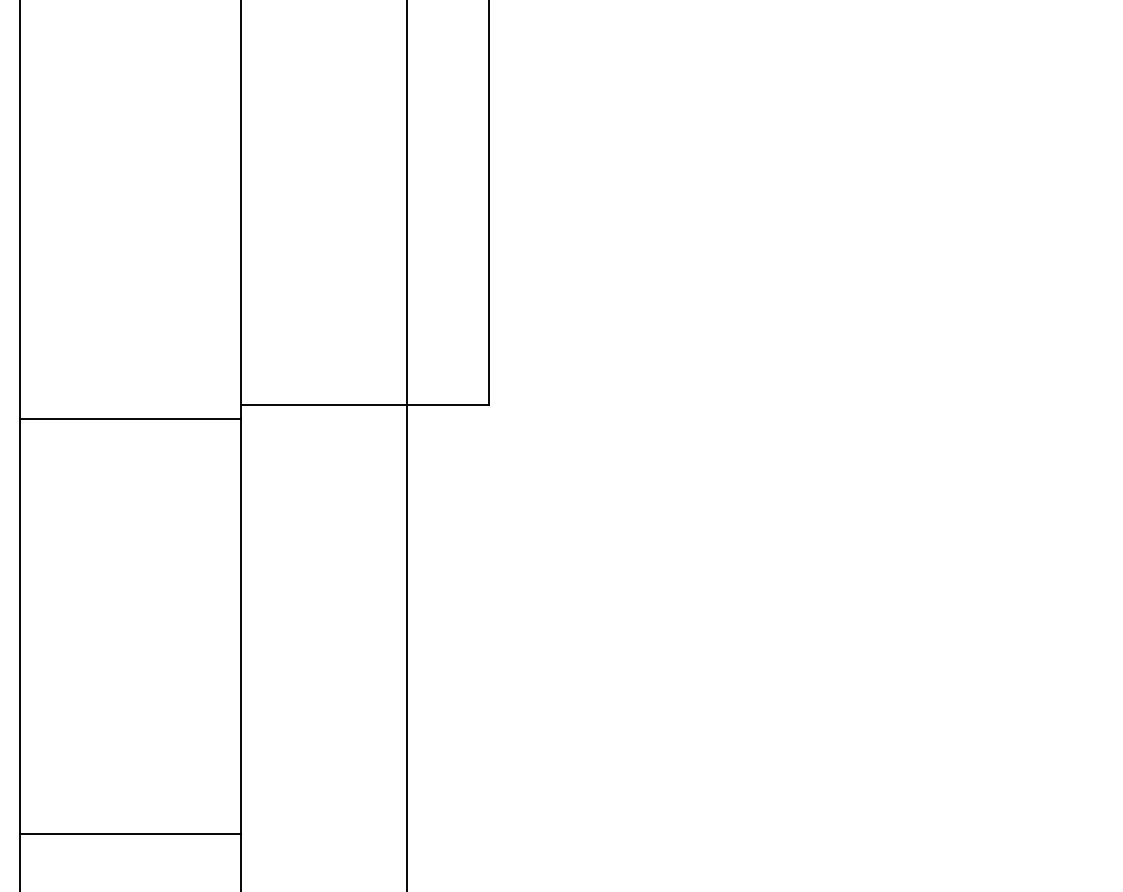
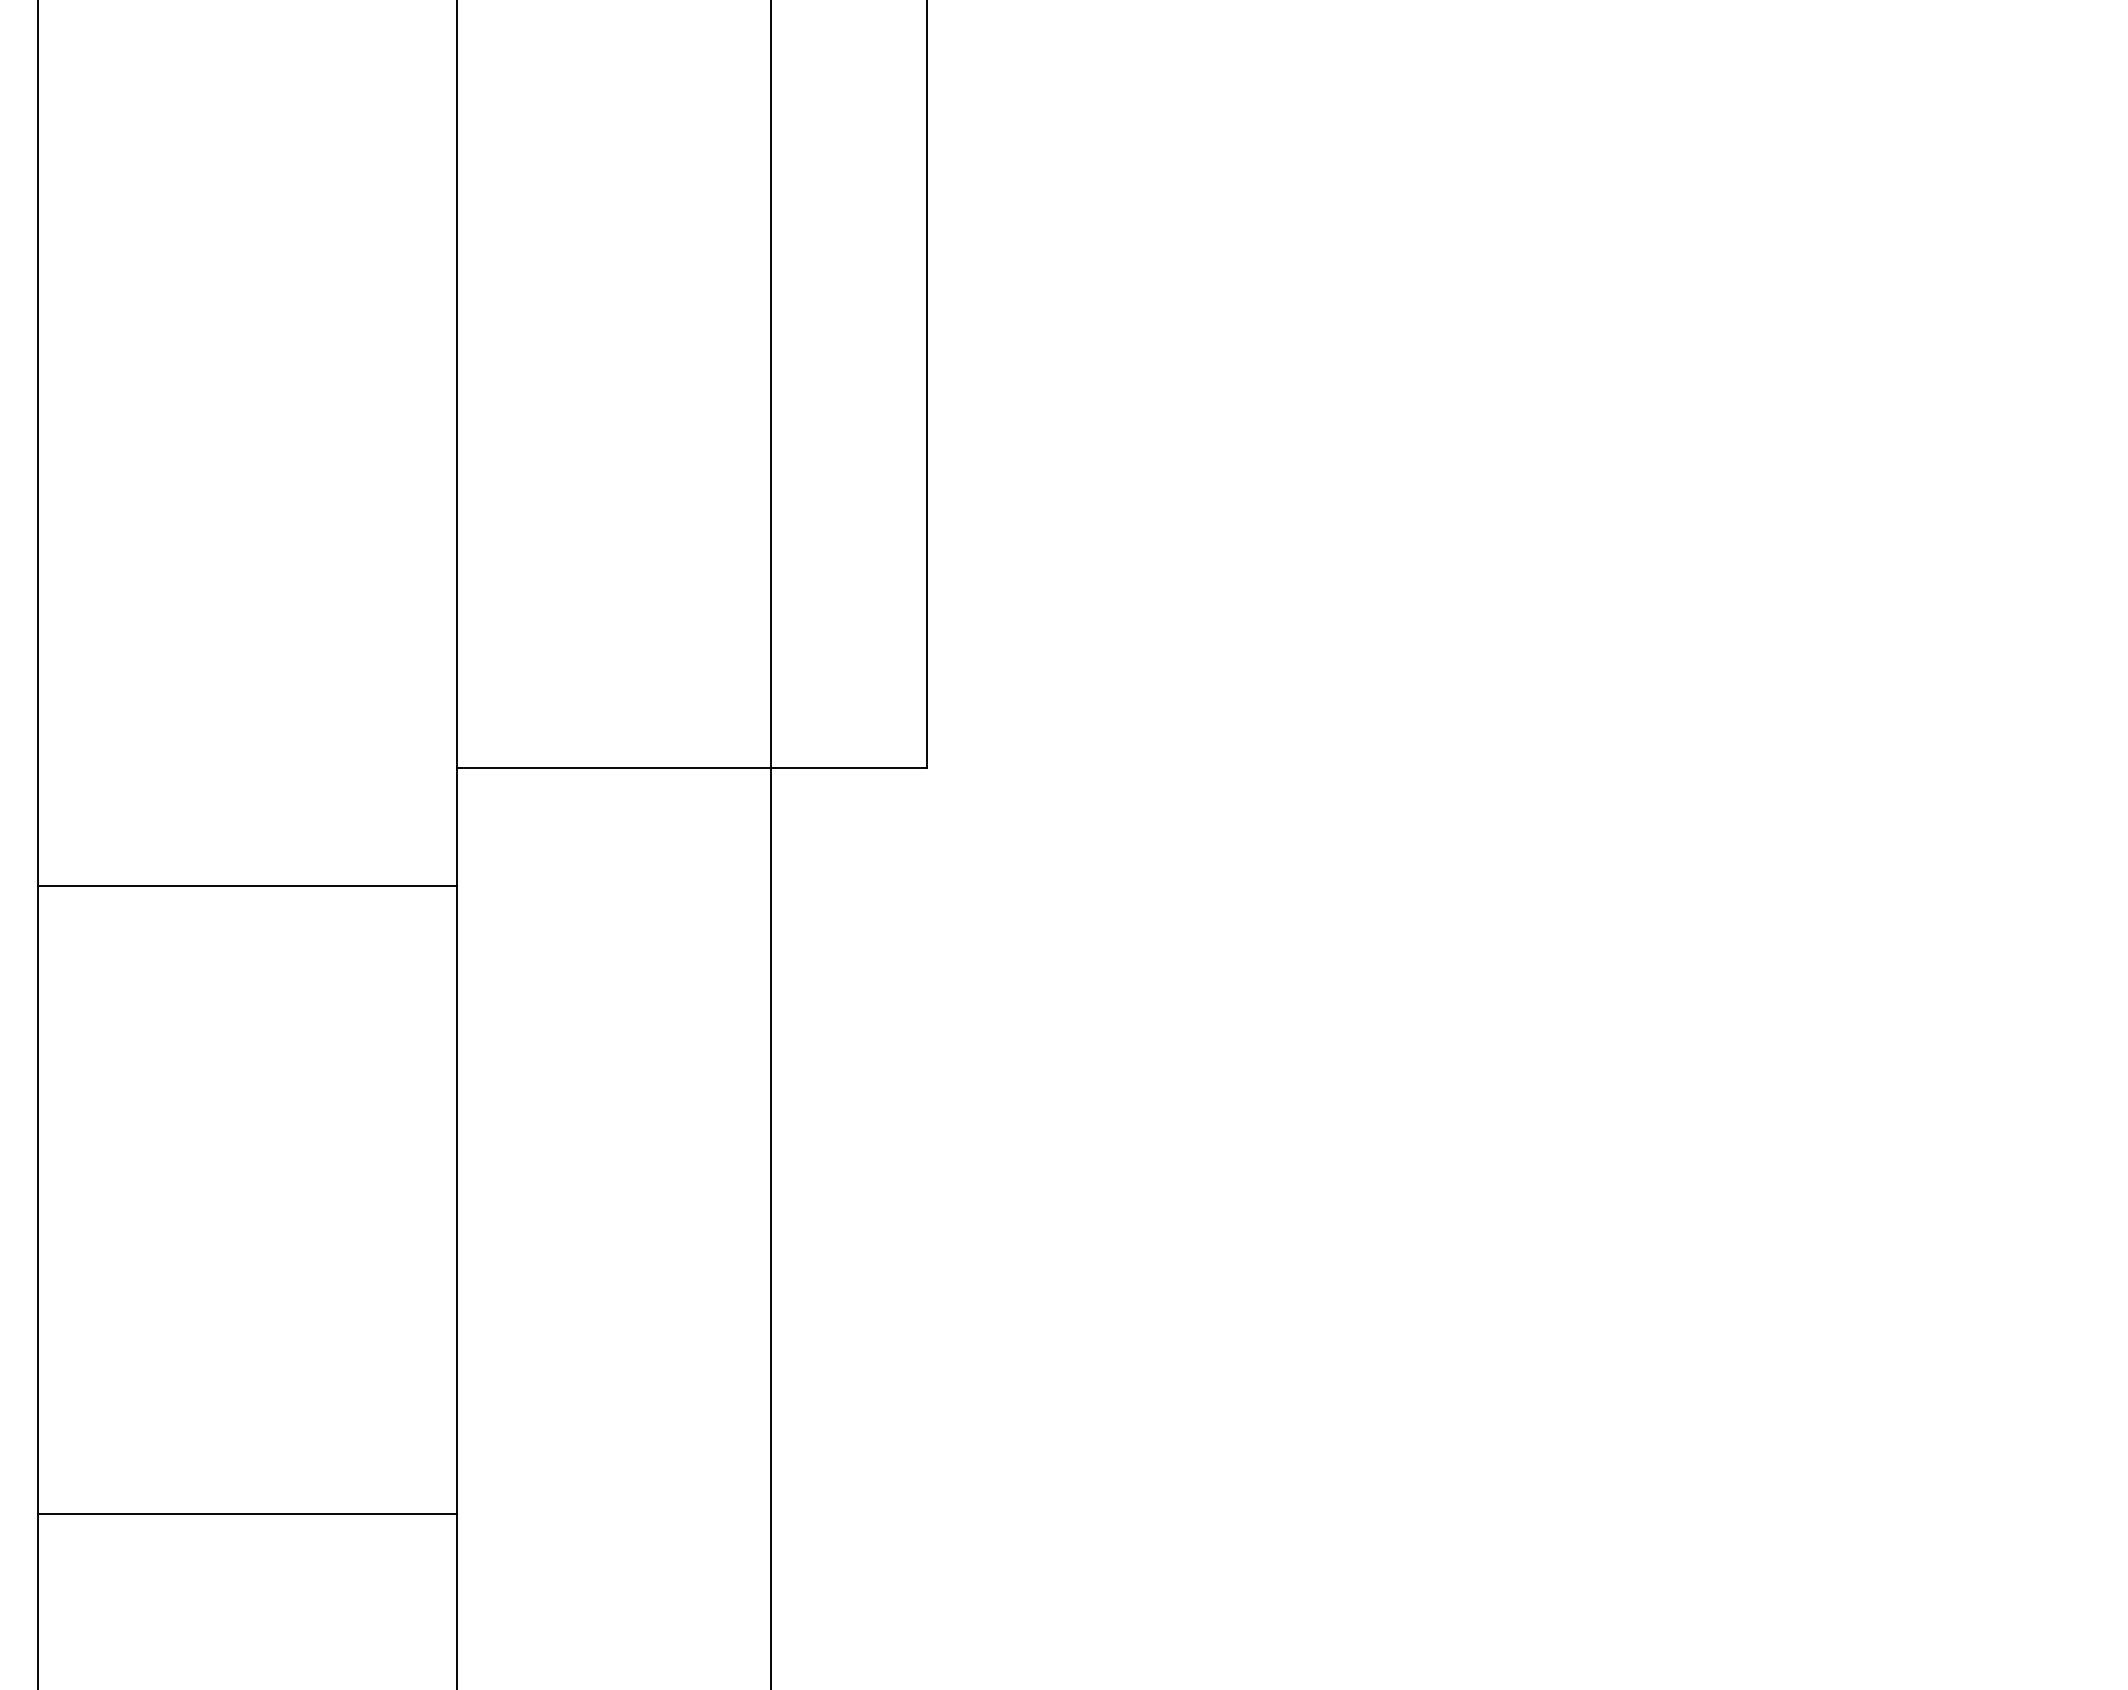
line: (130, 418) -> (247, 885), moved
line: (130, 833) -> (247, 1512), moved

